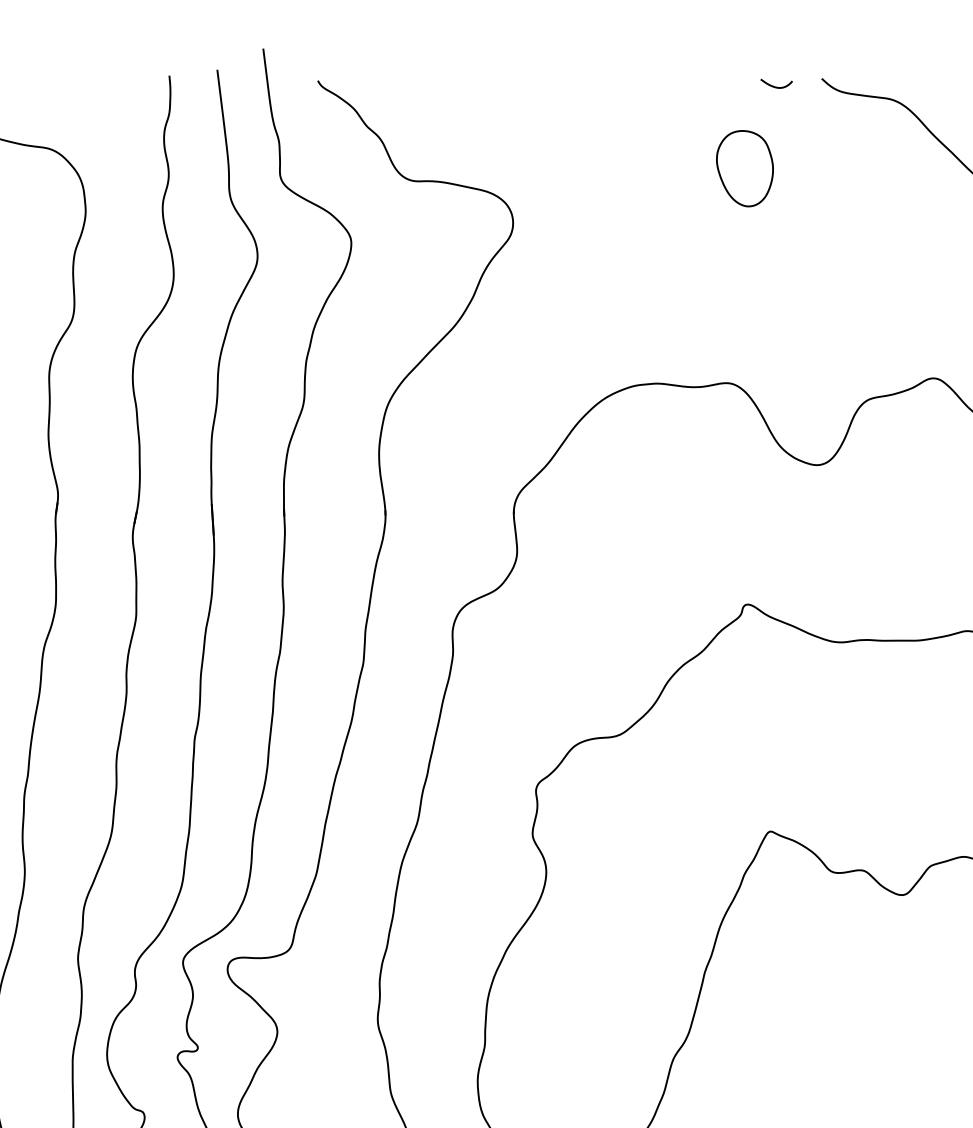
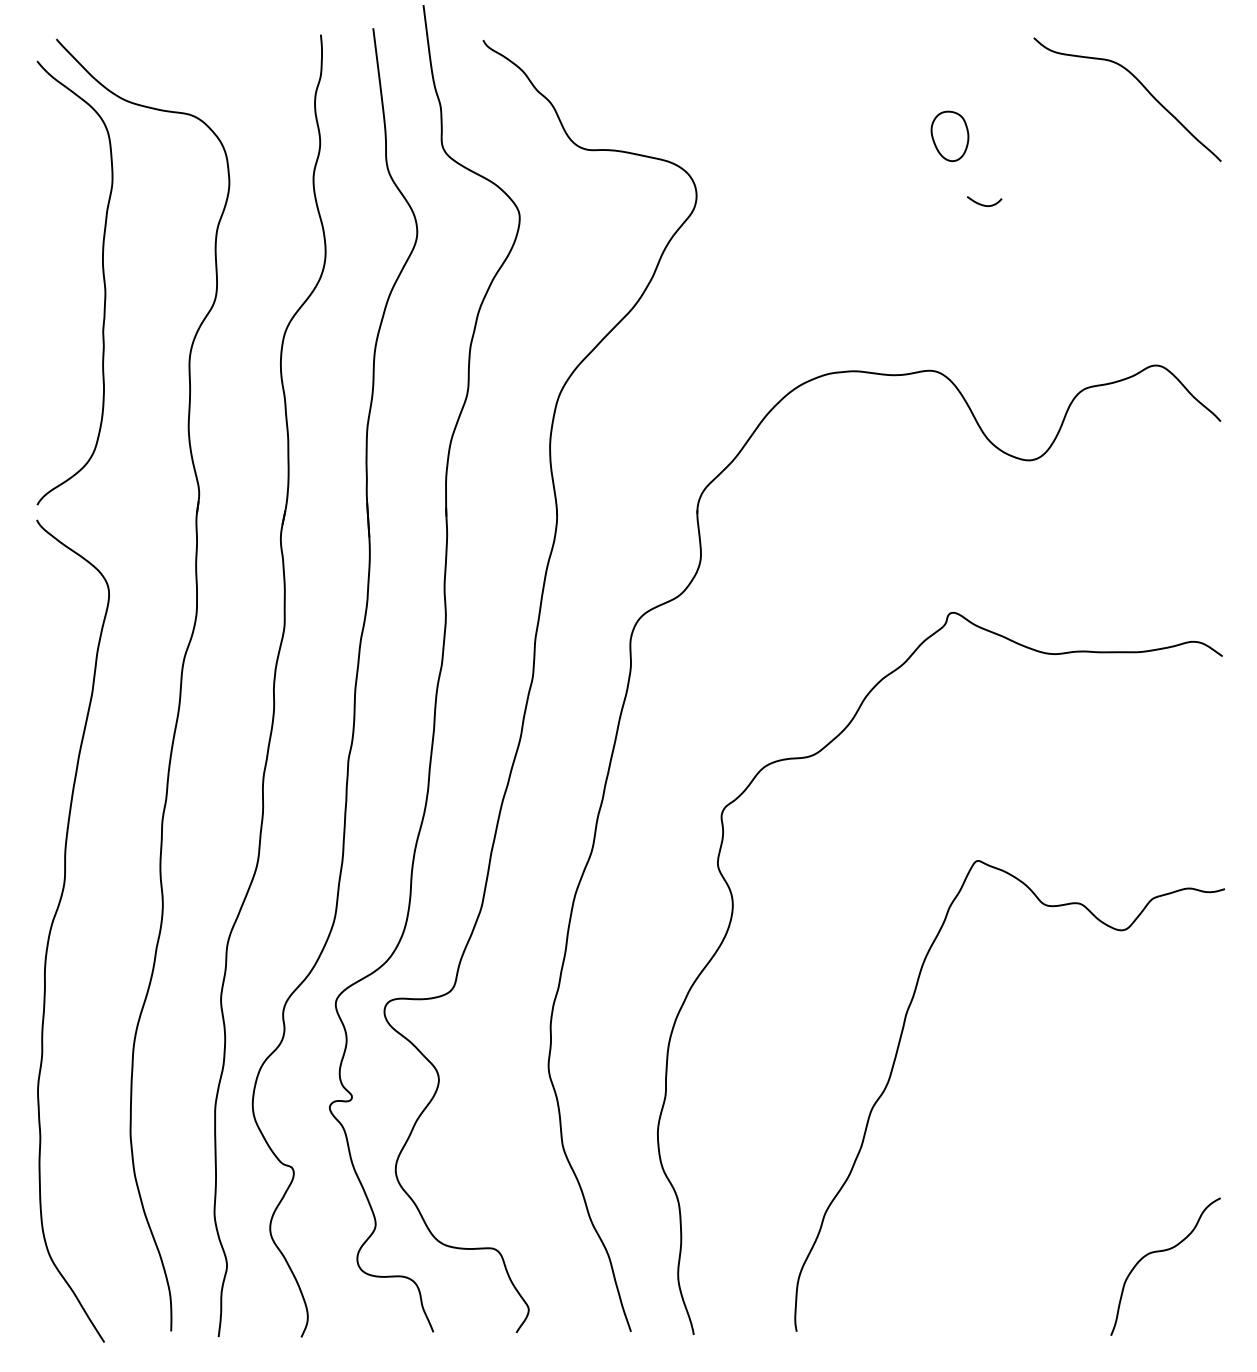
curve: (776, 86) -> (984, 204), moved
part: (744, 168) -> (949, 136), size x0.6

